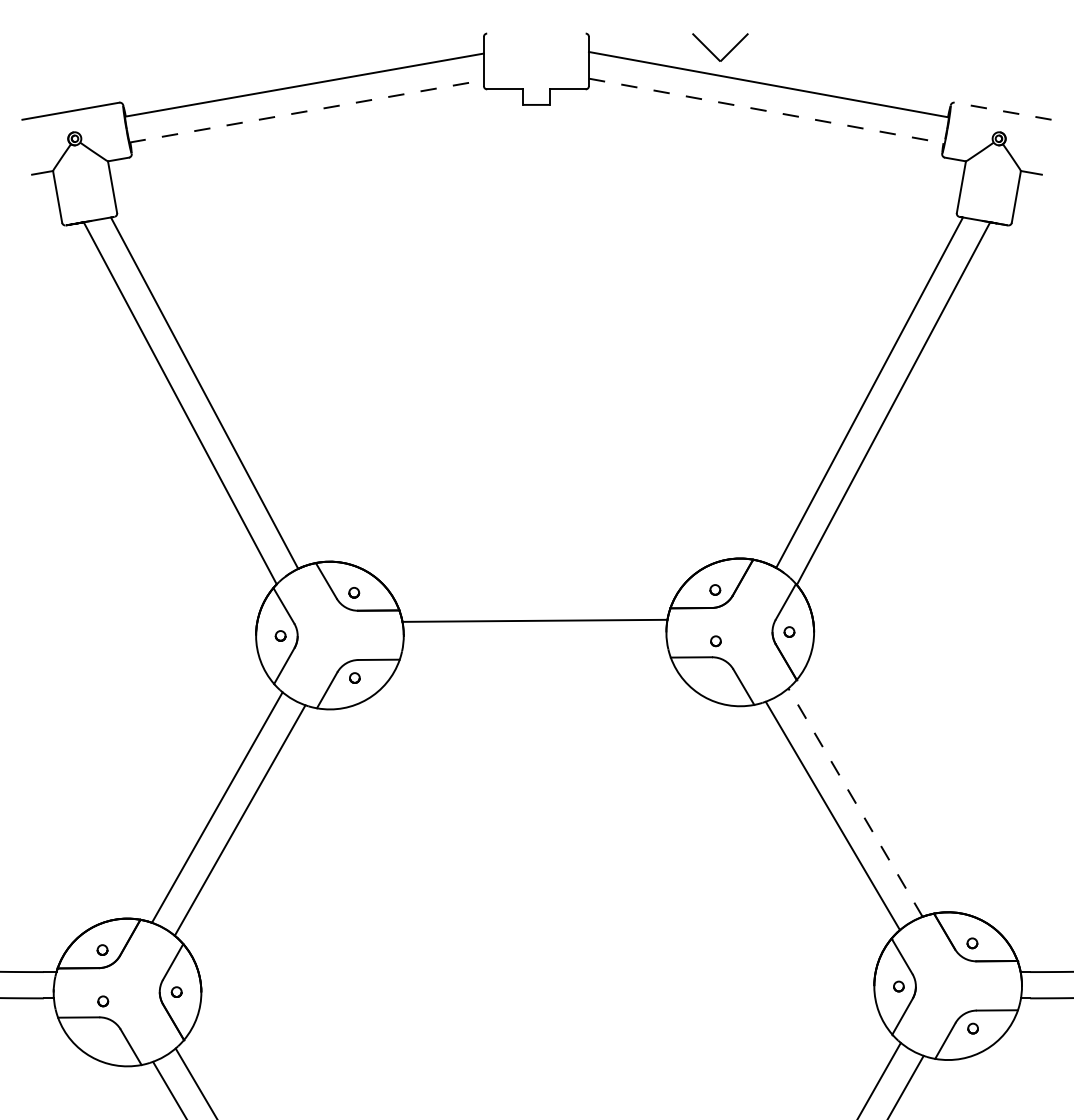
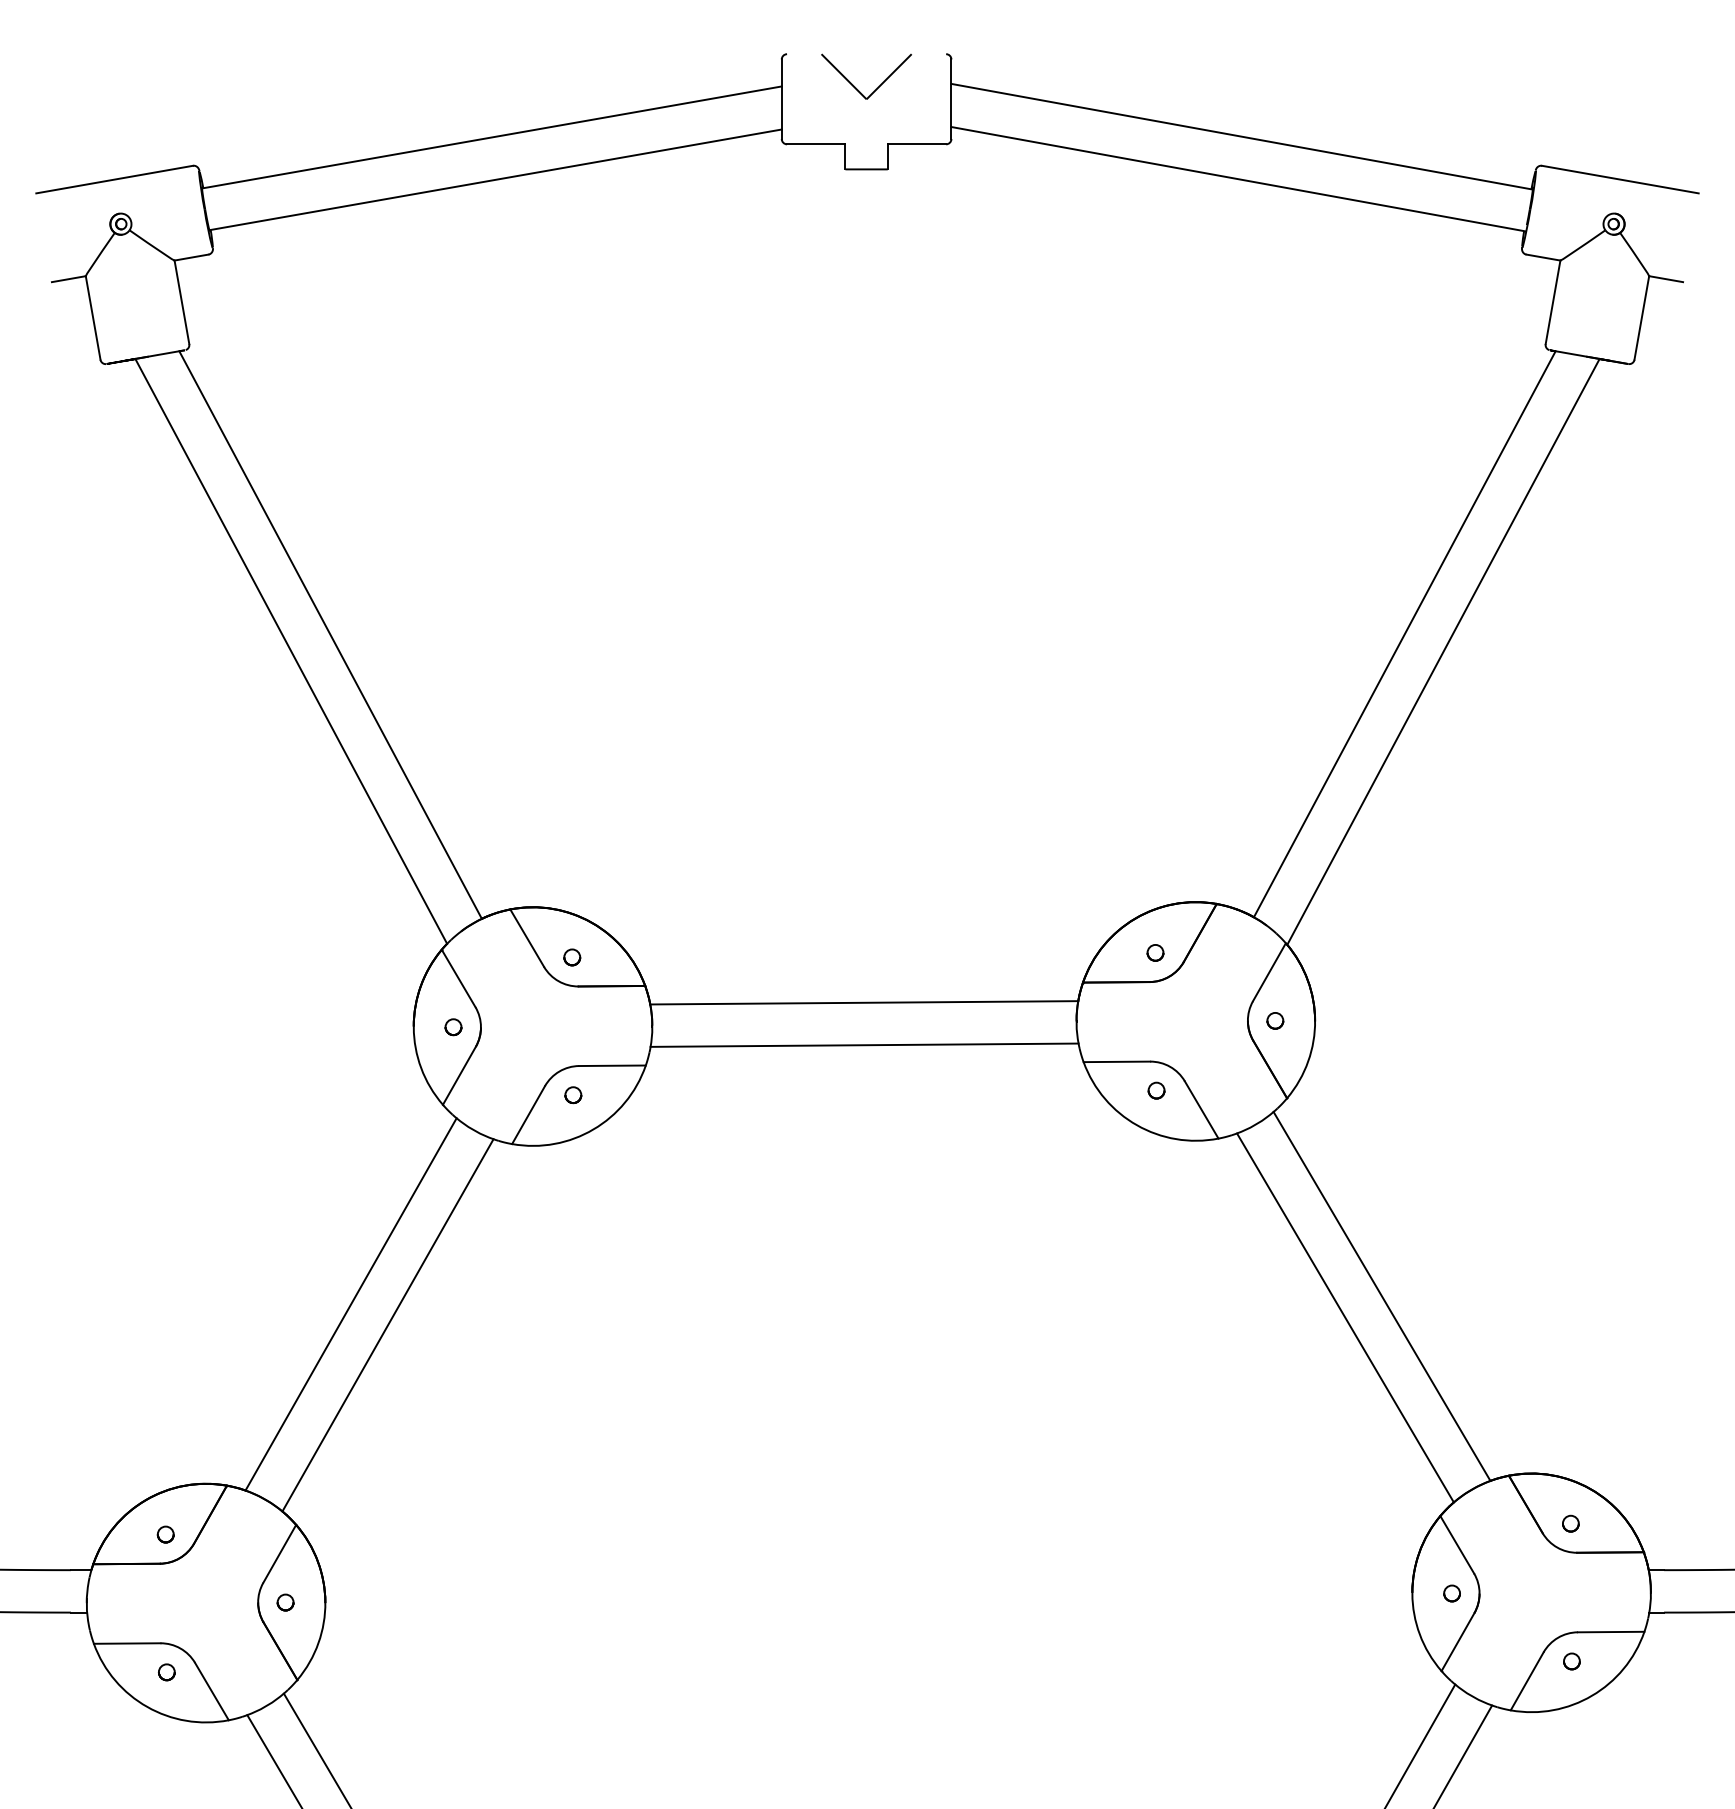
part: (713, 53) -> (855, 86), moved
line: (766, 110) -> (1238, 178), dashed -> solid
line: (306, 111) -> (495, 180), dashed -> solid
line: (1002, 111) -> (1619, 180), dashed -> solid
part: (715, 641) -> (1155, 1091), moved
line: (534, 647) -> (863, 1045), added
line: (855, 802) -> (1381, 1296), dashed -> solid
part: (103, 1001) -> (167, 1672), moved

